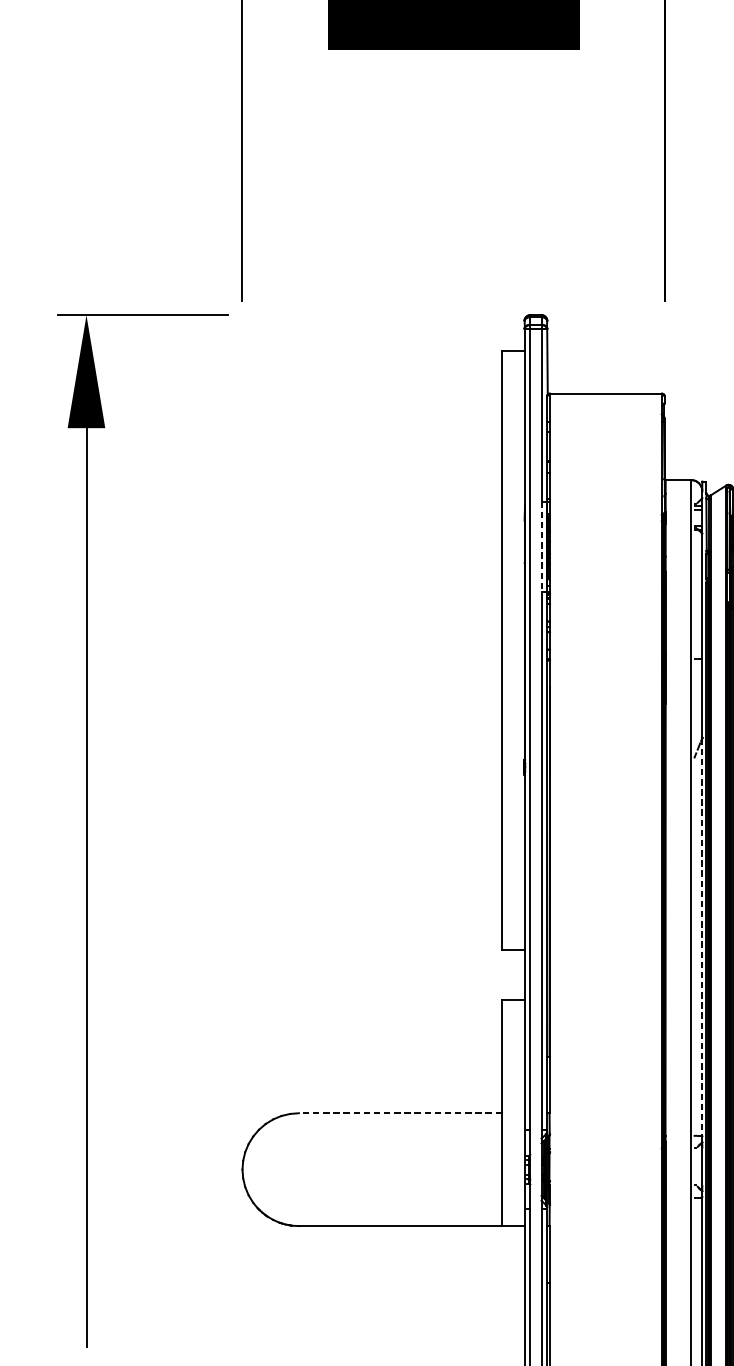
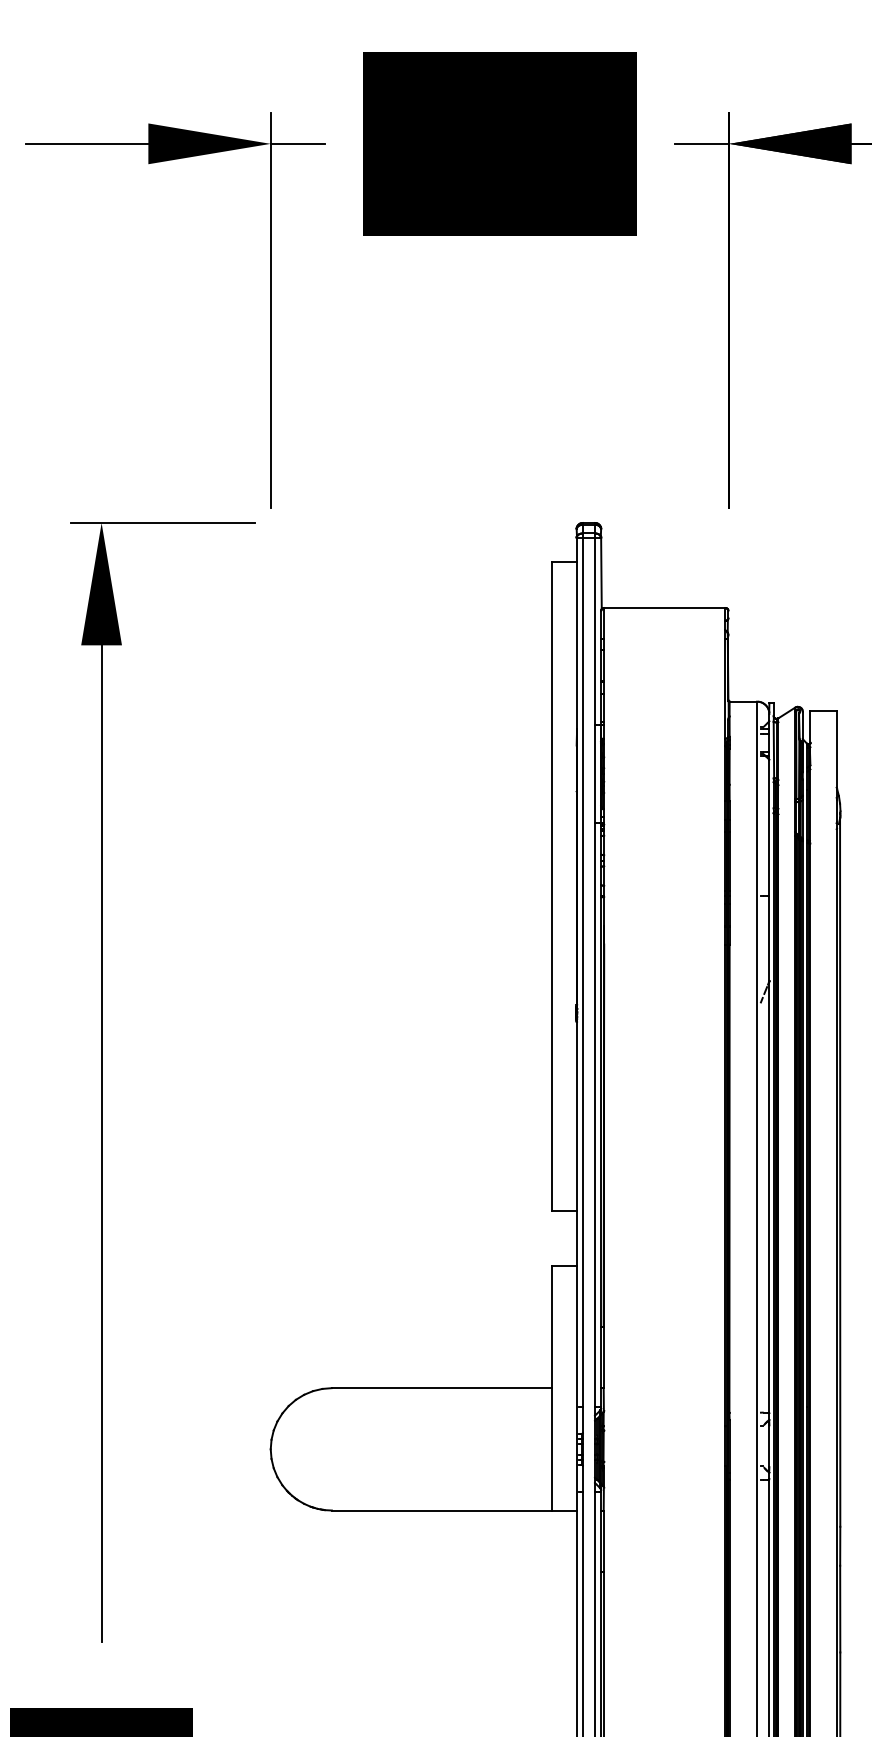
line: (541, 546) -> (595, 773), dashed -> solid
line: (702, 937) -> (769, 1197), dashed -> solid
line: (399, 1113) -> (441, 1388), dashed -> solid

